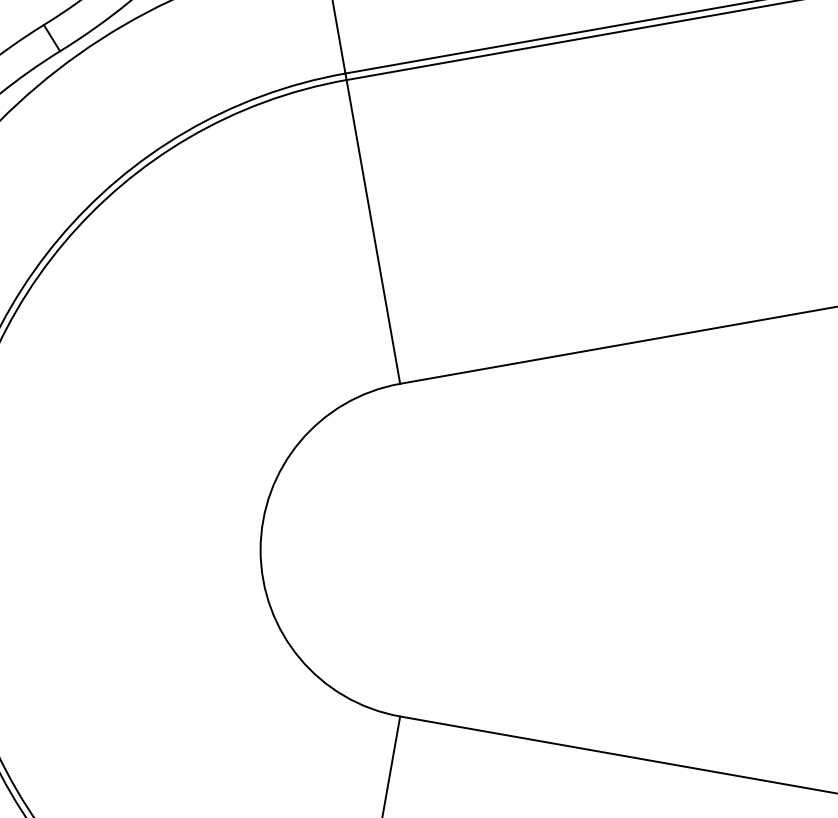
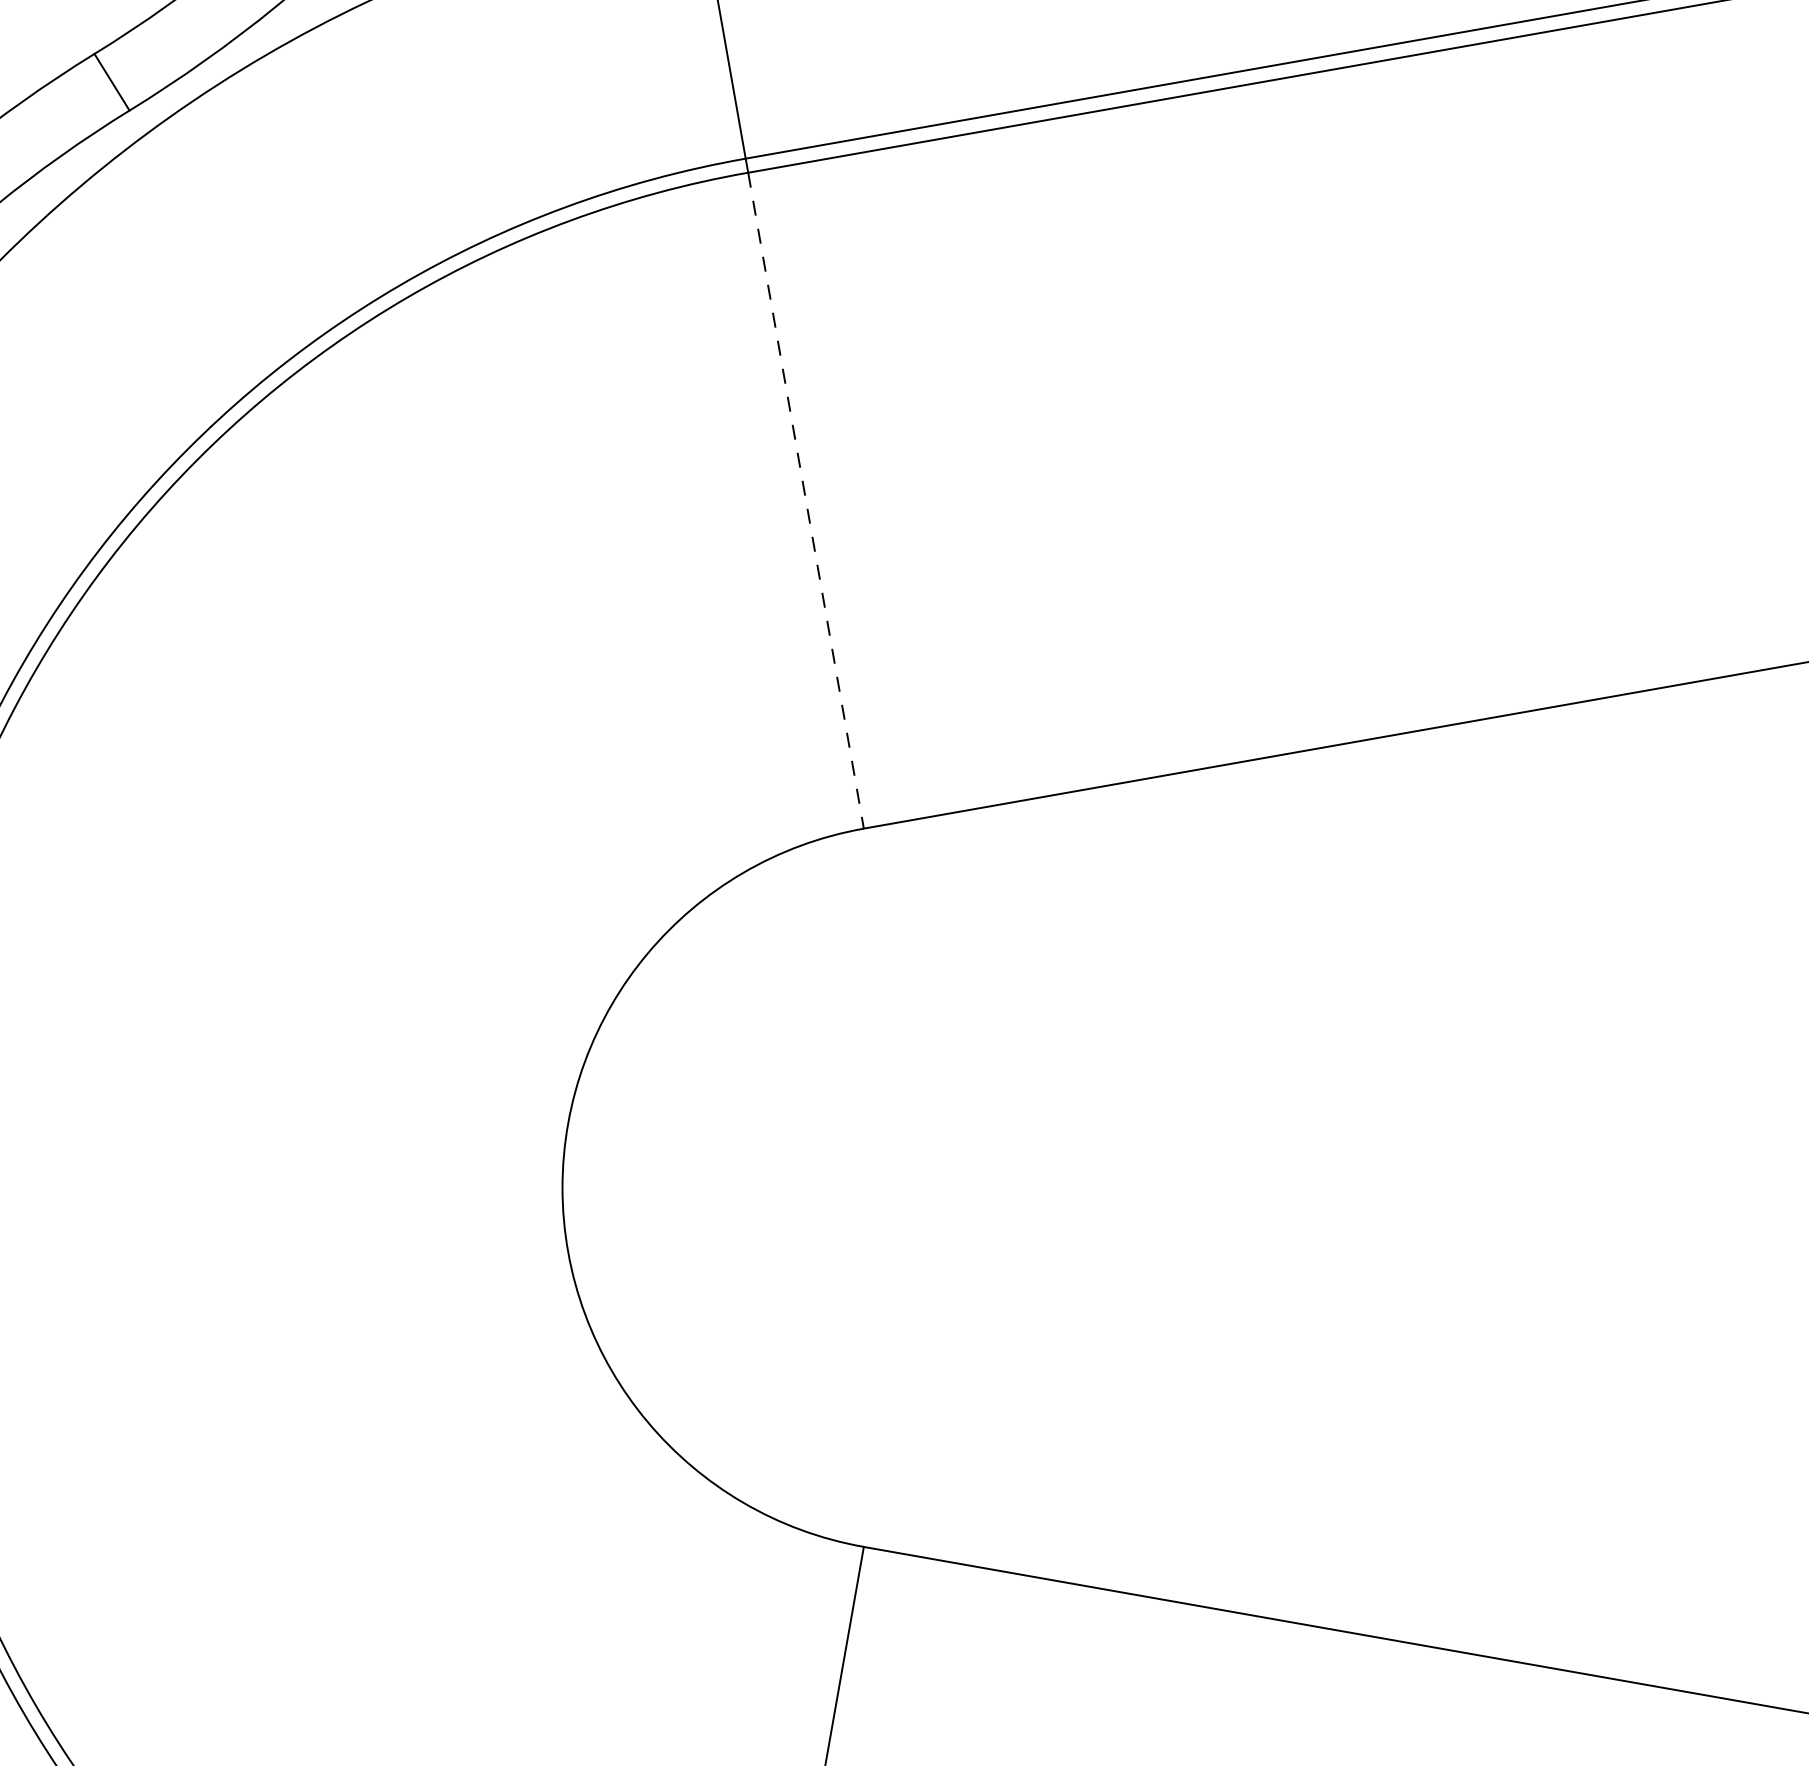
line: (373, 232) -> (806, 501), solid -> dashed

